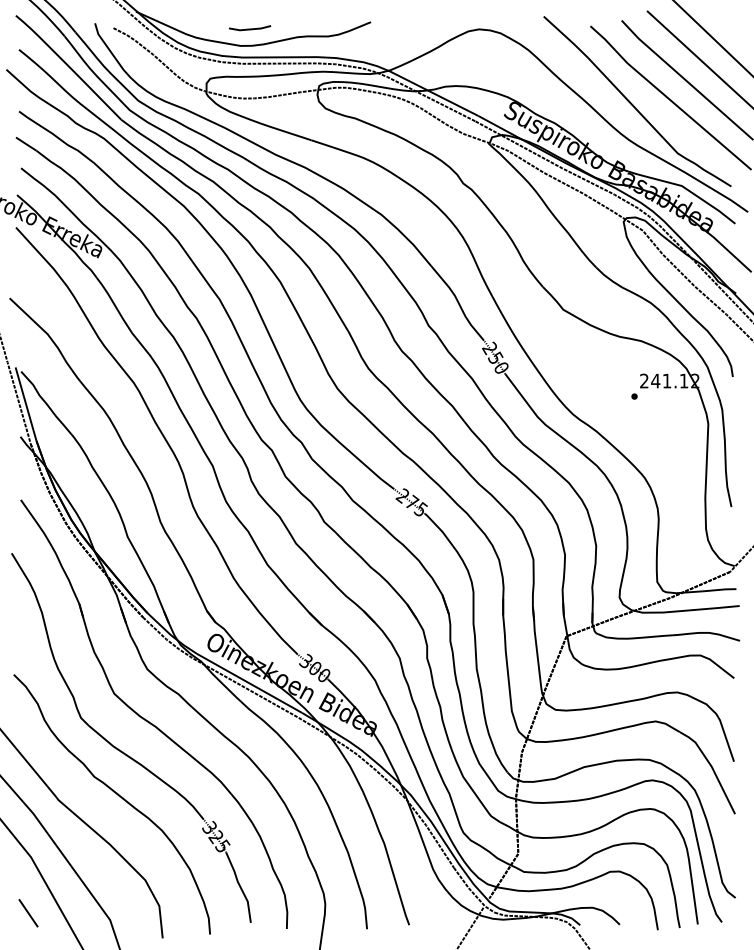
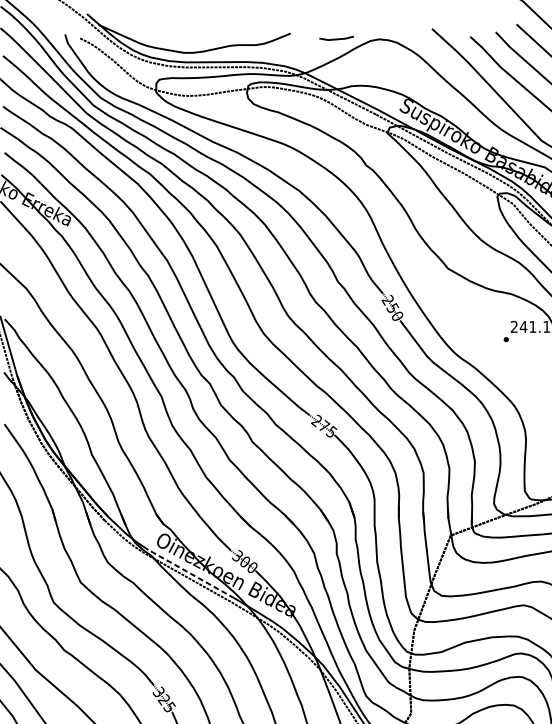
line: (250, 28) -> (336, 38), moved
line: (249, 683) -> (191, 574), solid -> dashed

